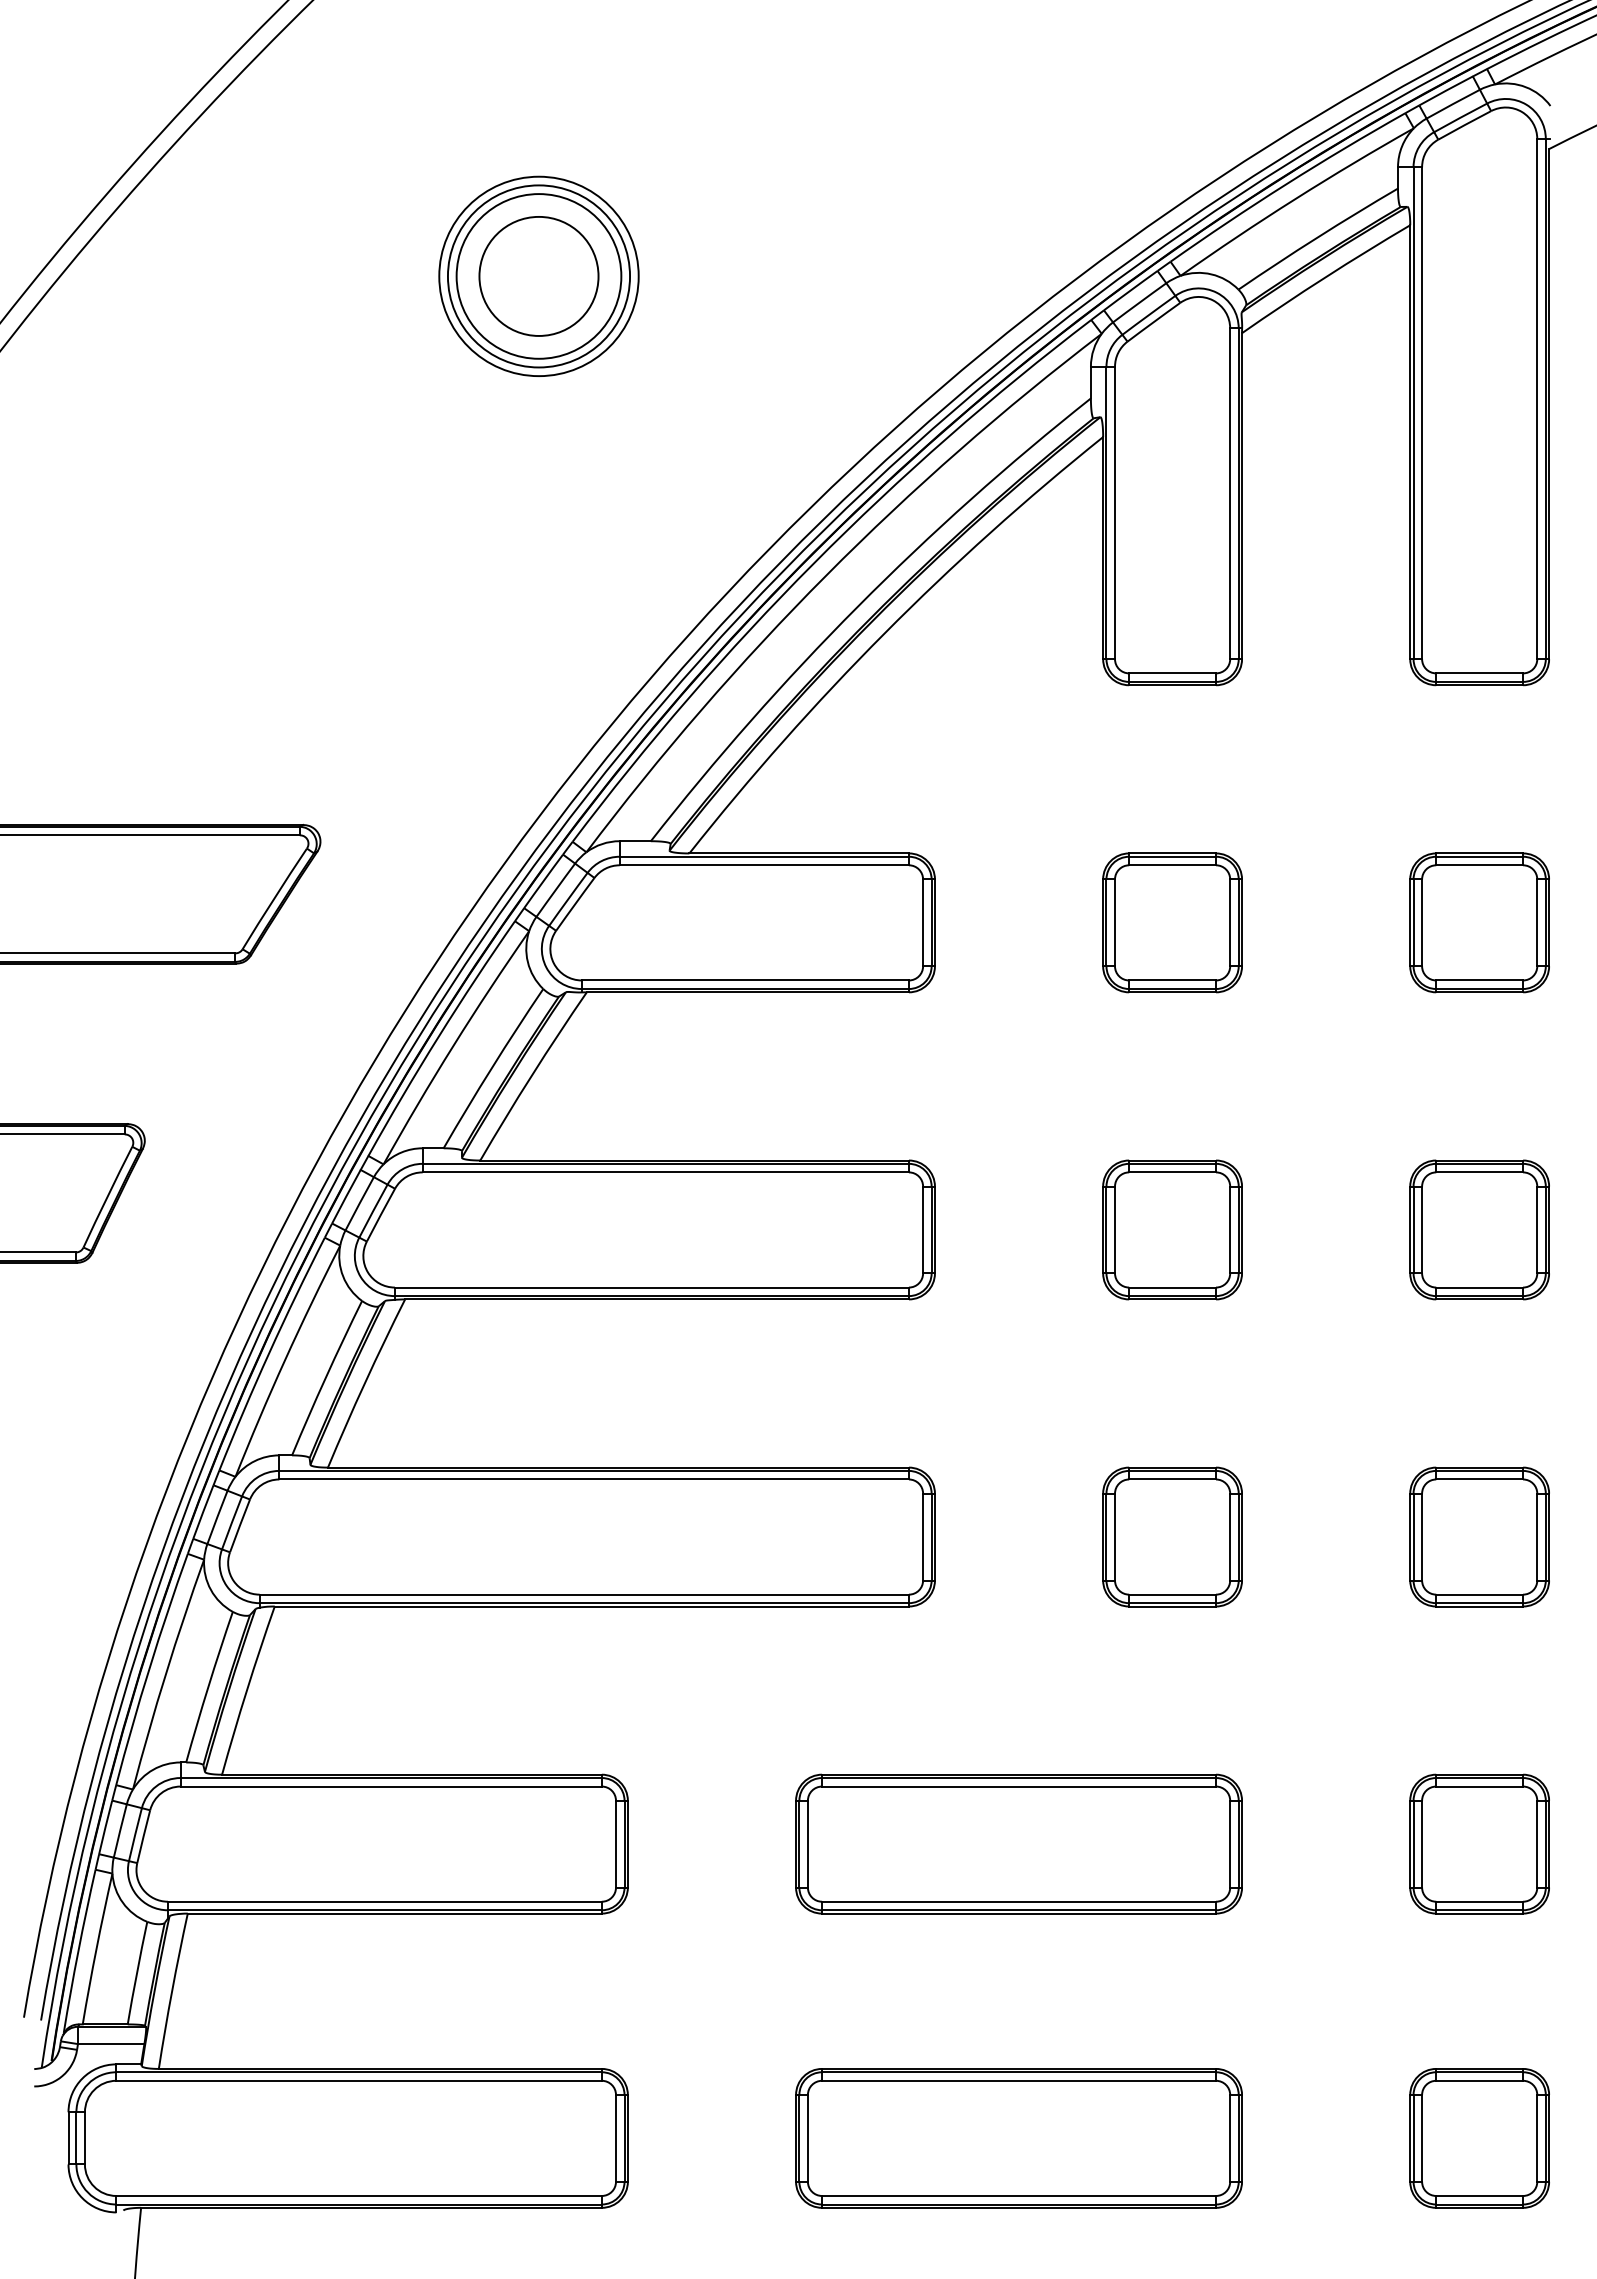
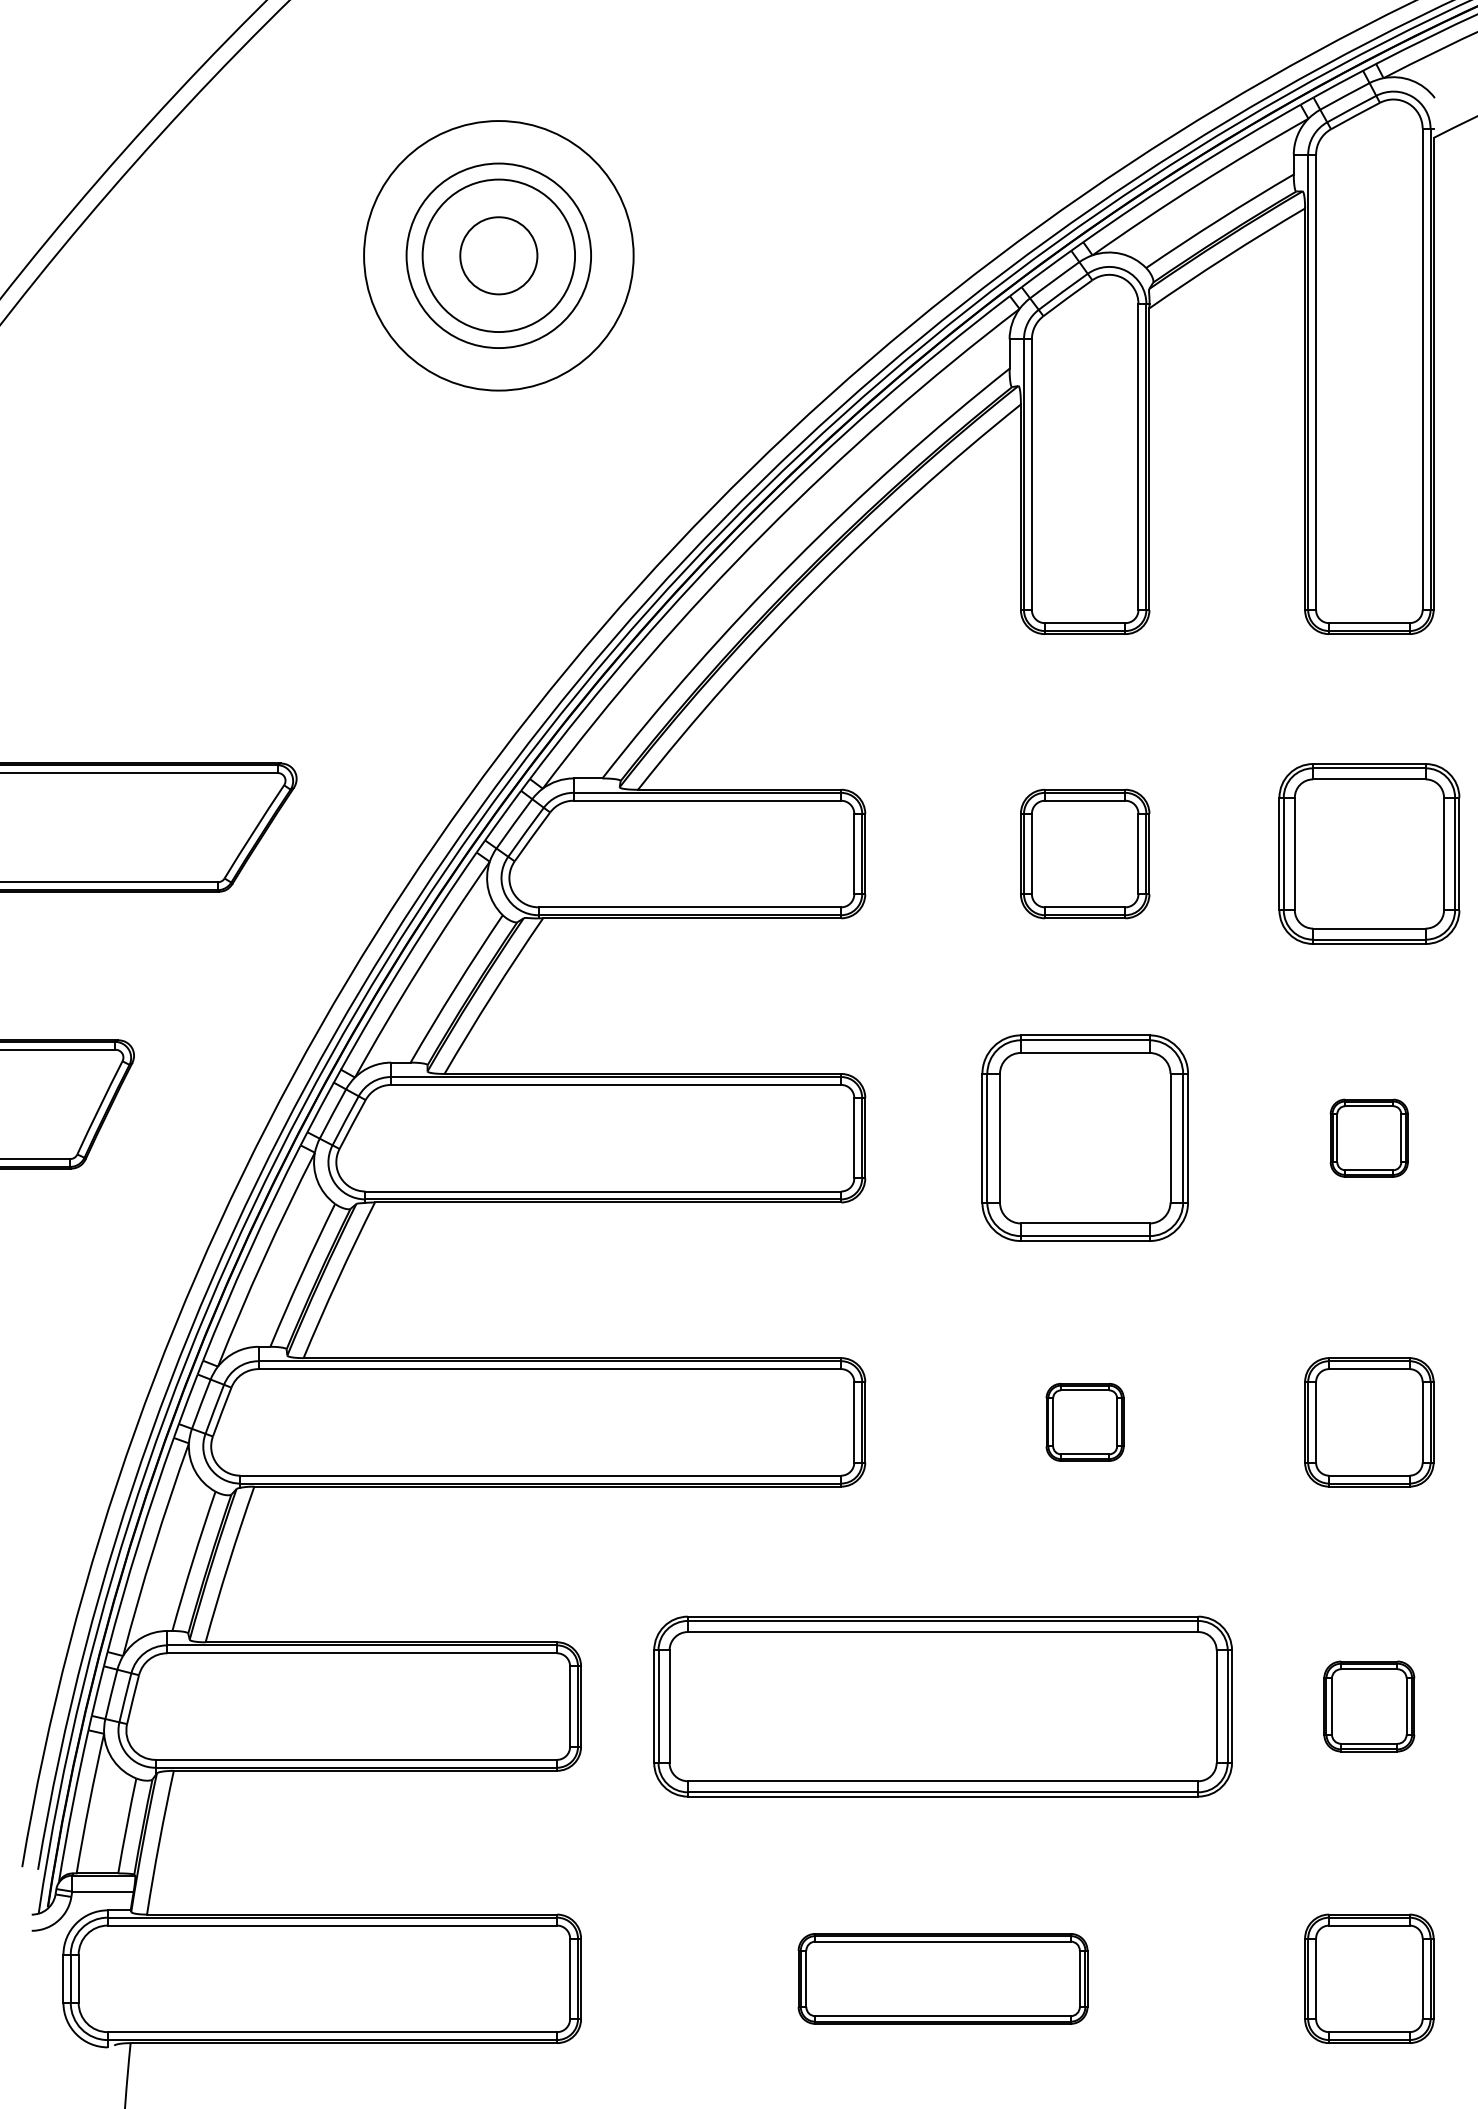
circle: (538, 275) -> (498, 254), size x0.7
circle: (538, 276) -> (498, 255), size x1.6
part: (1479, 922) -> (1369, 853), size x1.4
part: (1172, 1229) -> (1085, 1137), size x1.6
part: (1479, 1229) -> (1369, 1137), size x0.6
part: (1172, 1536) -> (1085, 1421), size x0.6
part: (1018, 1843) -> (942, 1705), size x1.4
part: (1479, 1843) -> (1369, 1705), size x0.7
part: (1018, 2138) -> (942, 1978), size x0.7

